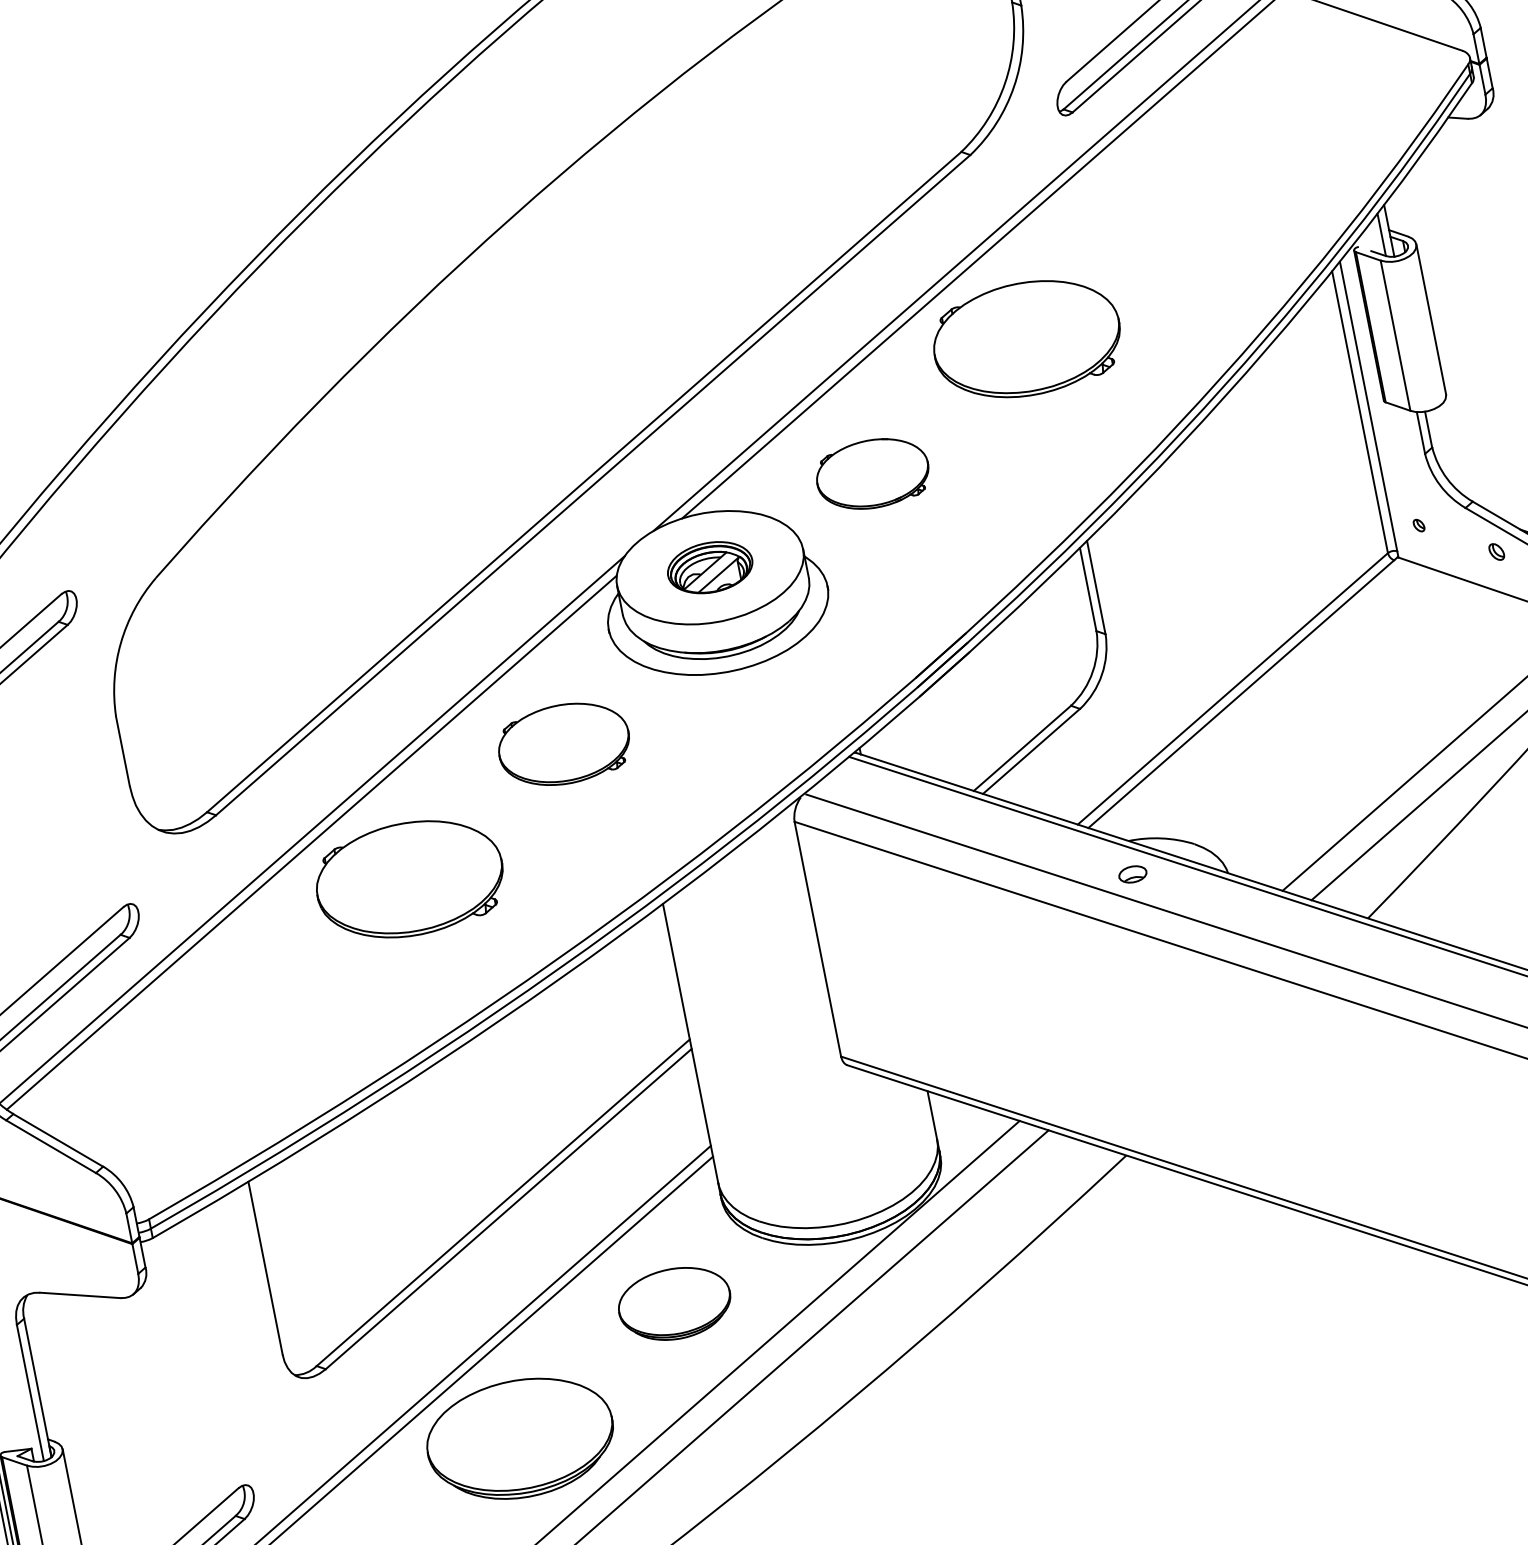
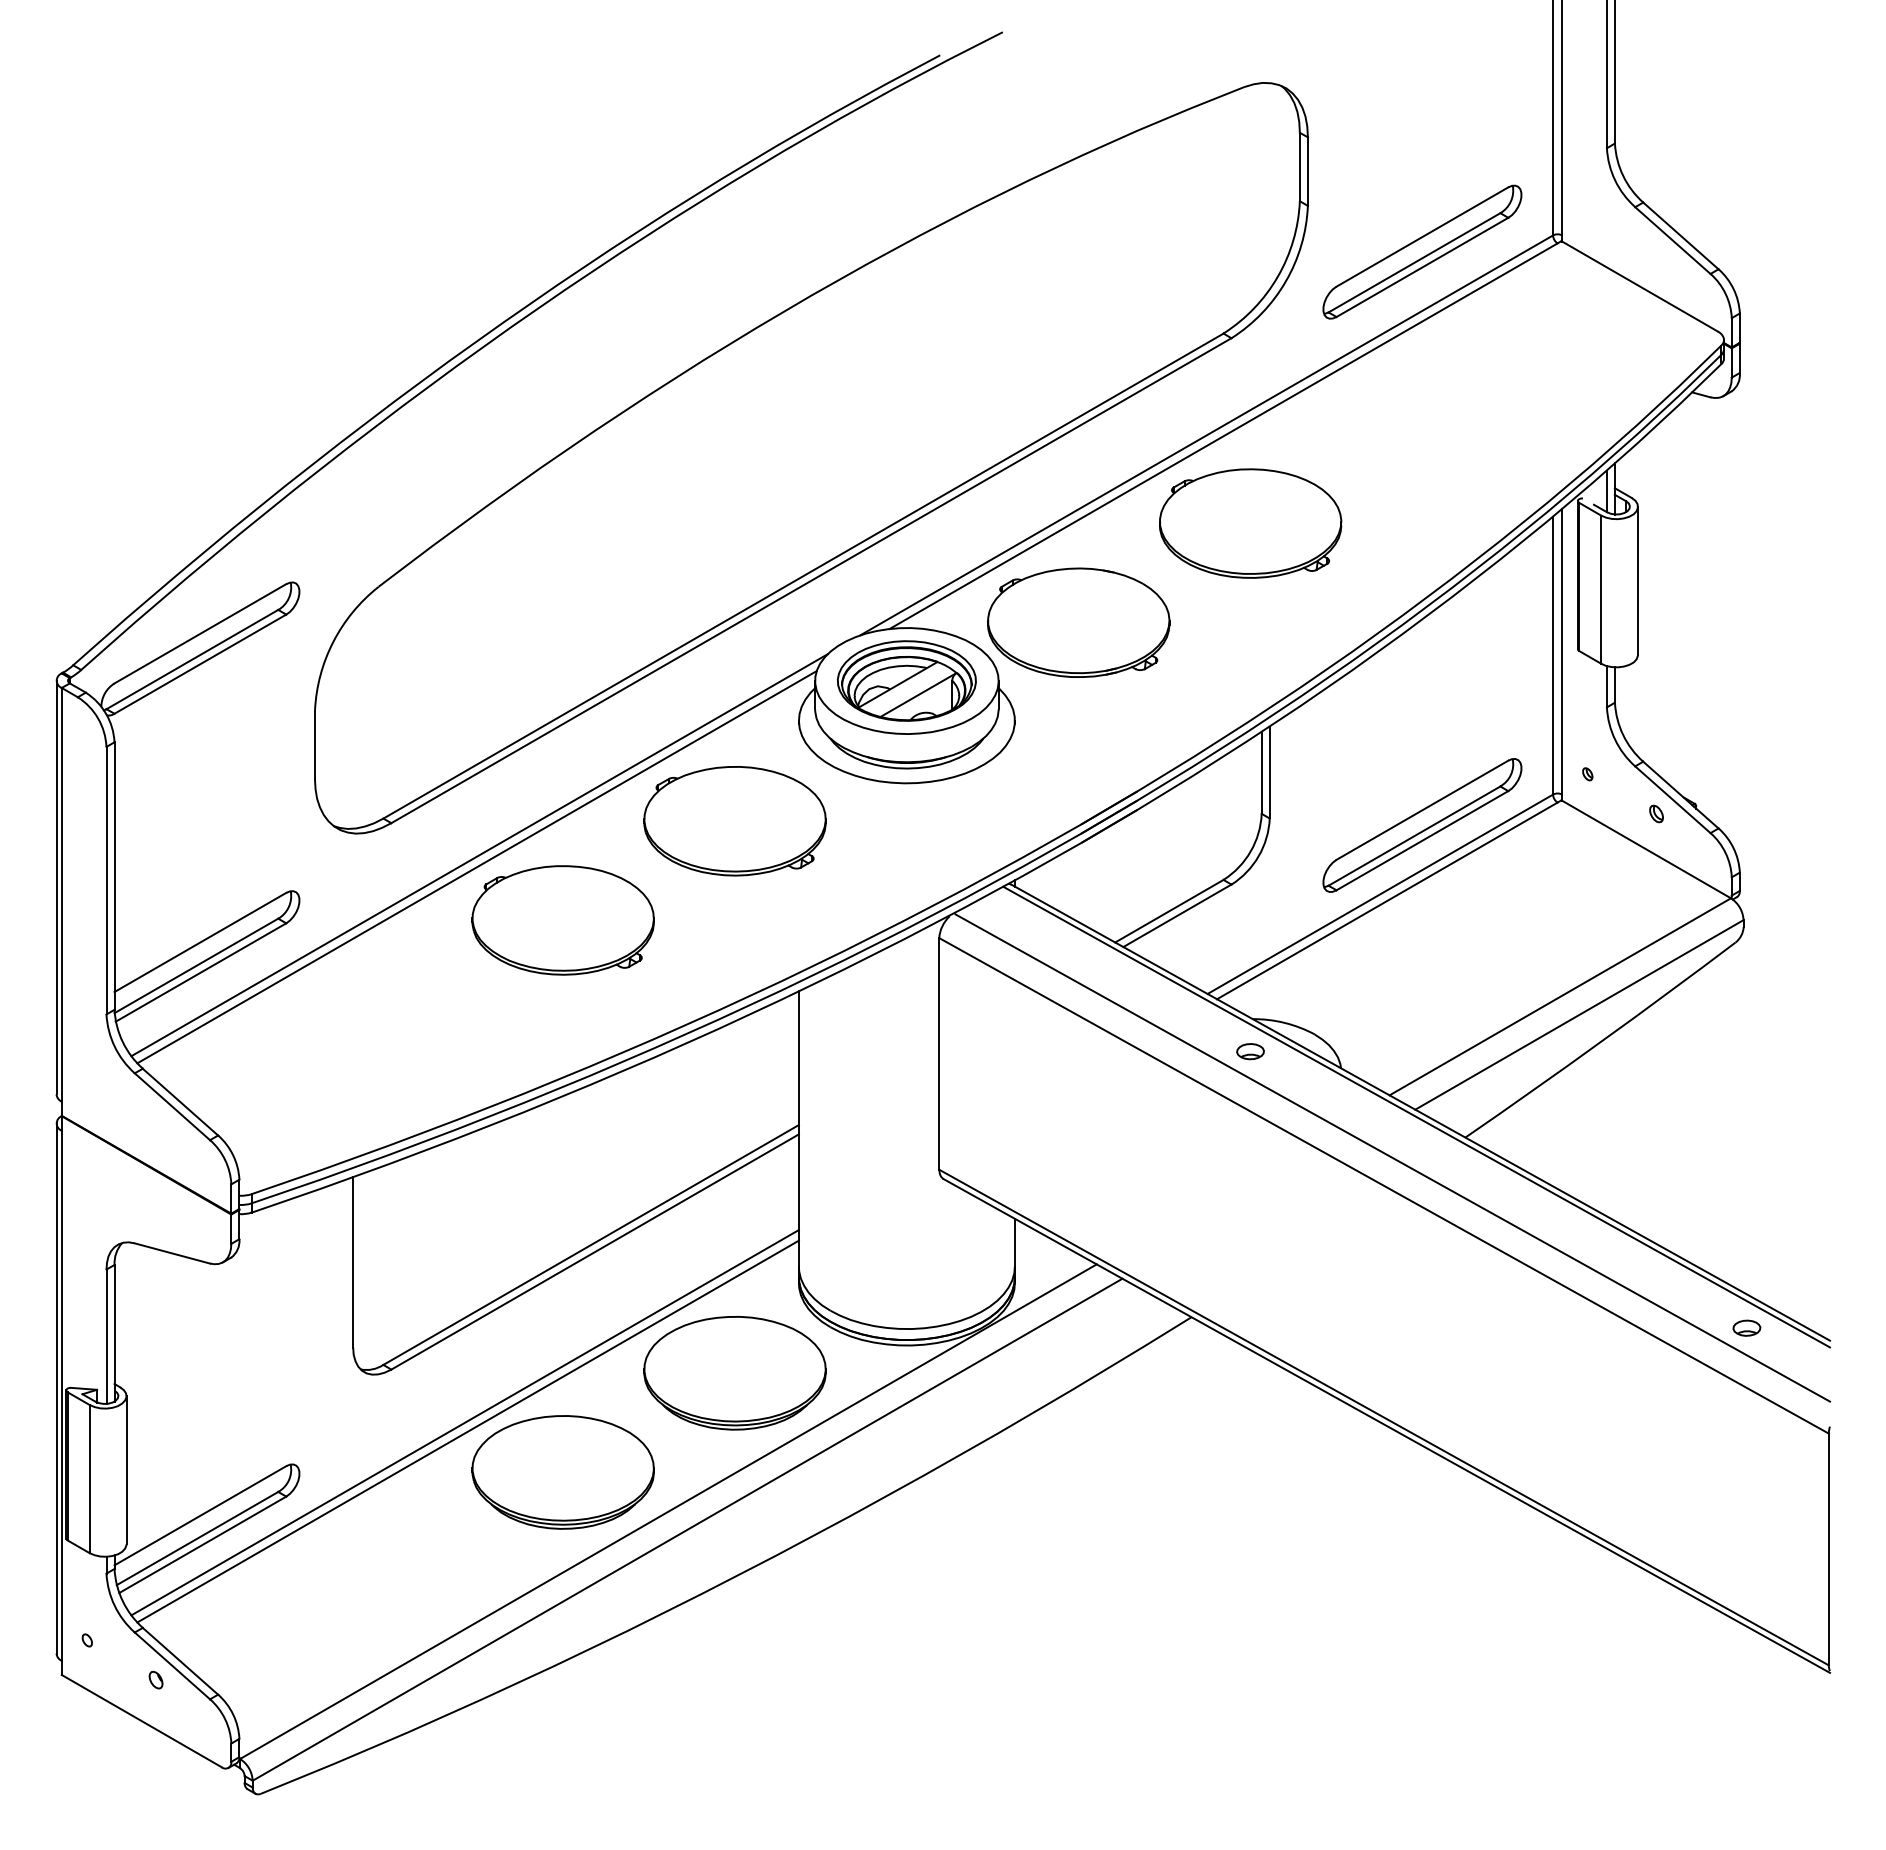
part: (872, 473) -> (1078, 622), size x1.67
part: (709, 567) -> (906, 680), size x1.67
part: (1261, 610) -> (1422, 825), added
part: (563, 744) -> (734, 821), size x1.43
part: (674, 1304) -> (734, 1373), size x1.67

